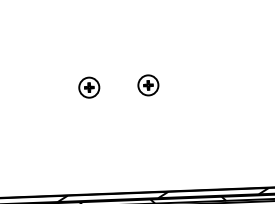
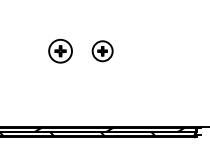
part: (148, 85) -> (102, 51), size x1.4
part: (89, 87) -> (60, 51), size x1.6

